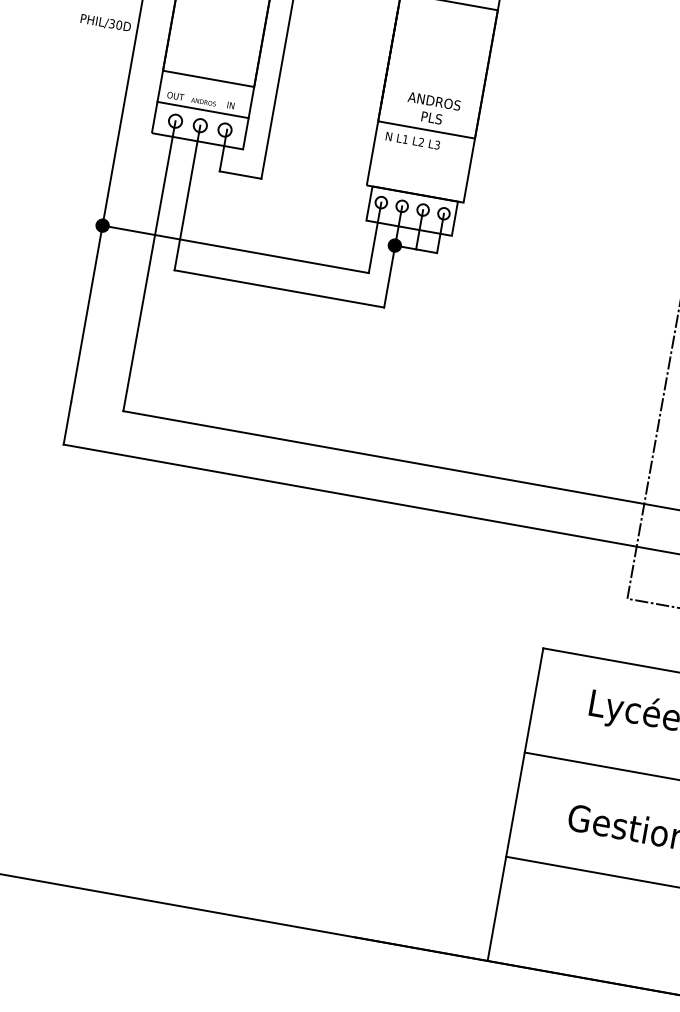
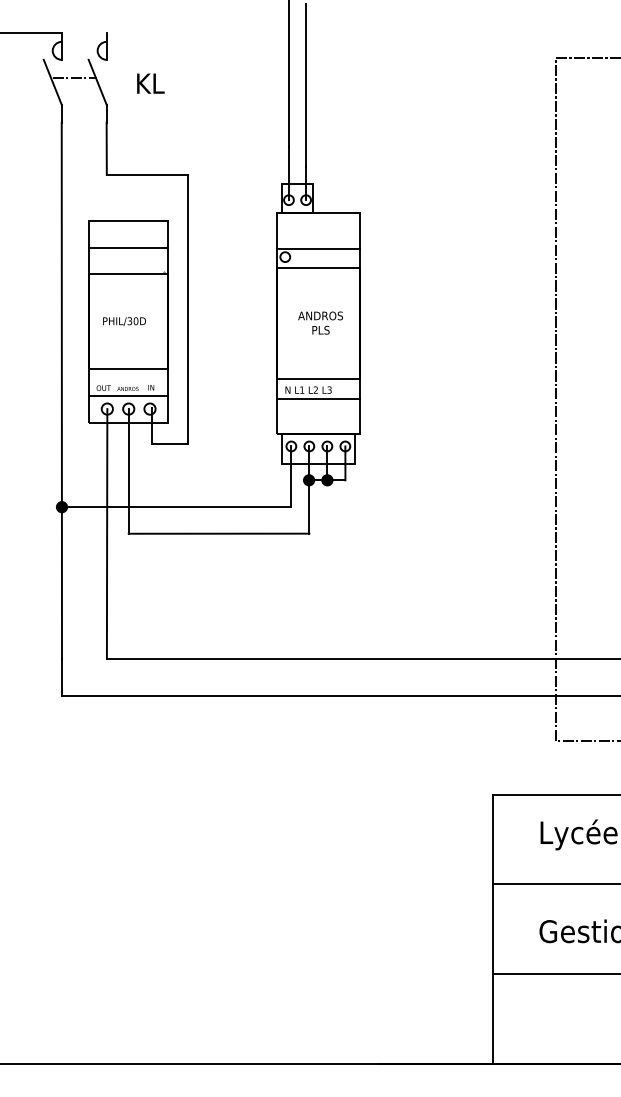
text: (105, 23) -> (124, 321), moved
text: (432, 108) -> (320, 322), moved
line: (422, 152) -> (318, 398), added
fill: (416, 249) -> (327, 480), added

